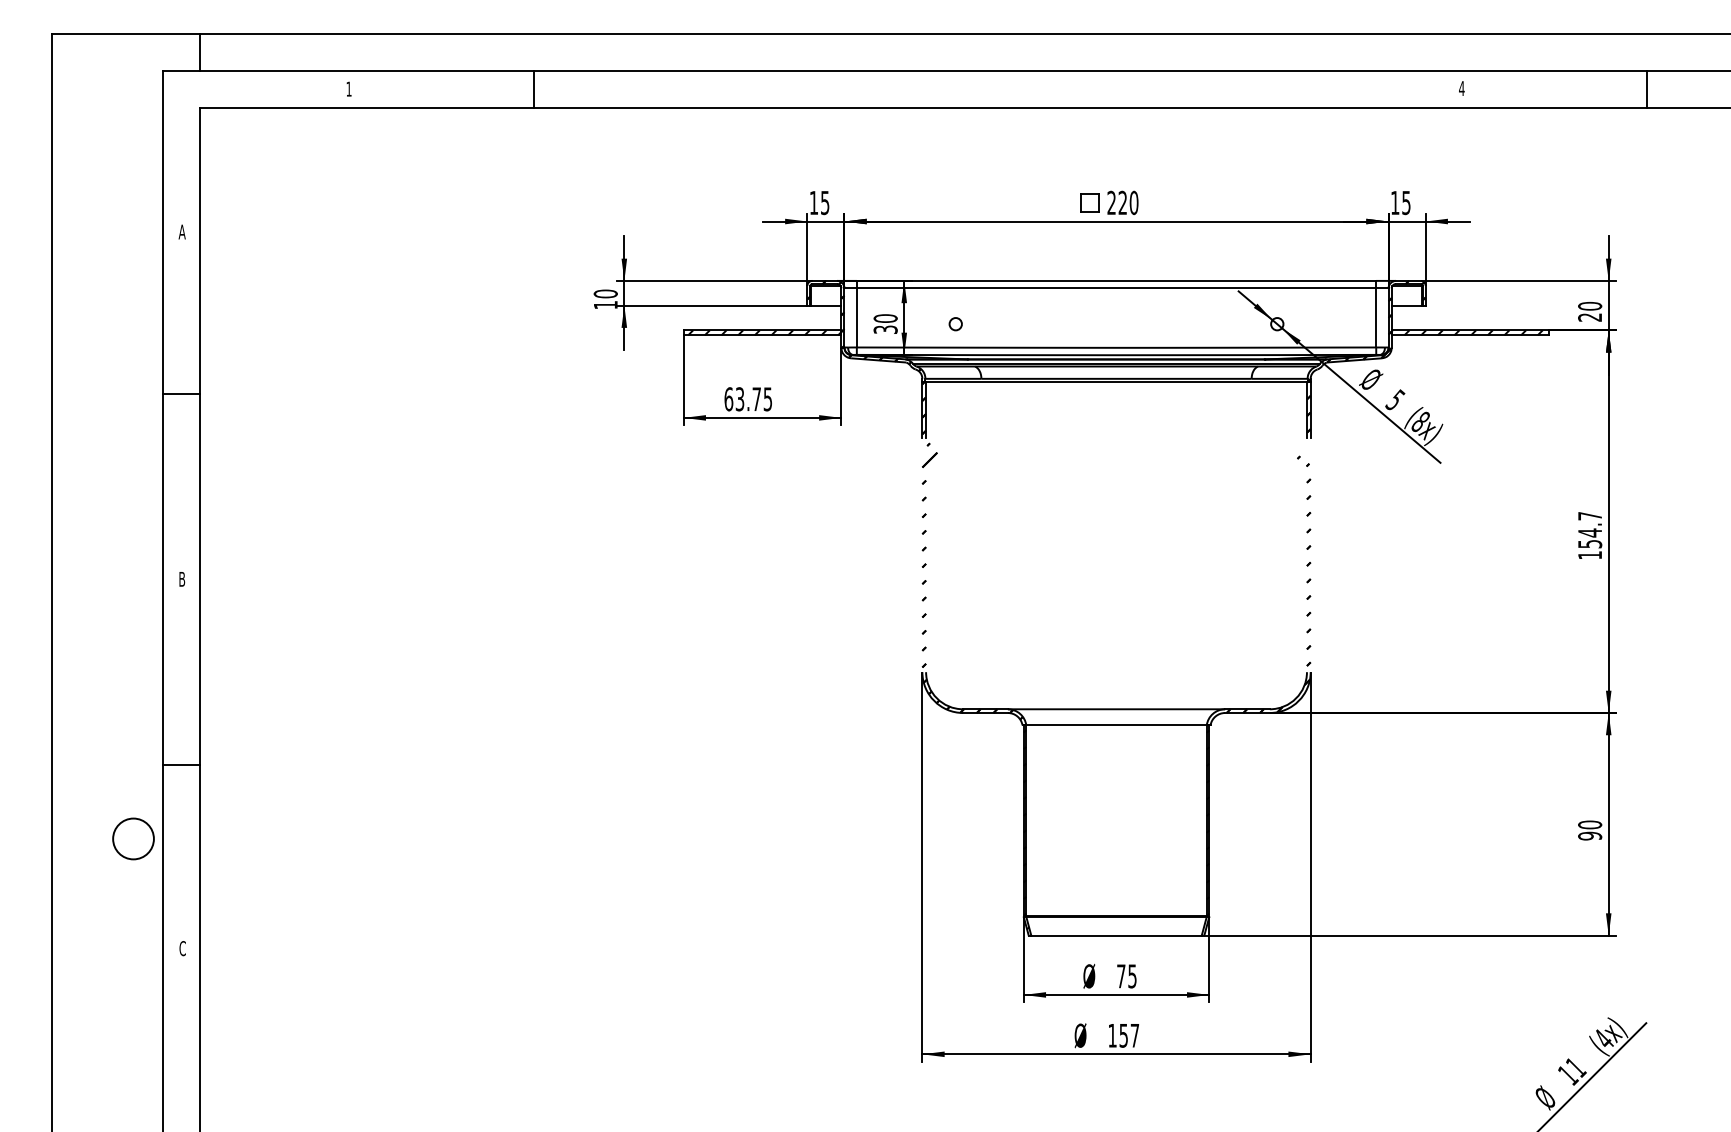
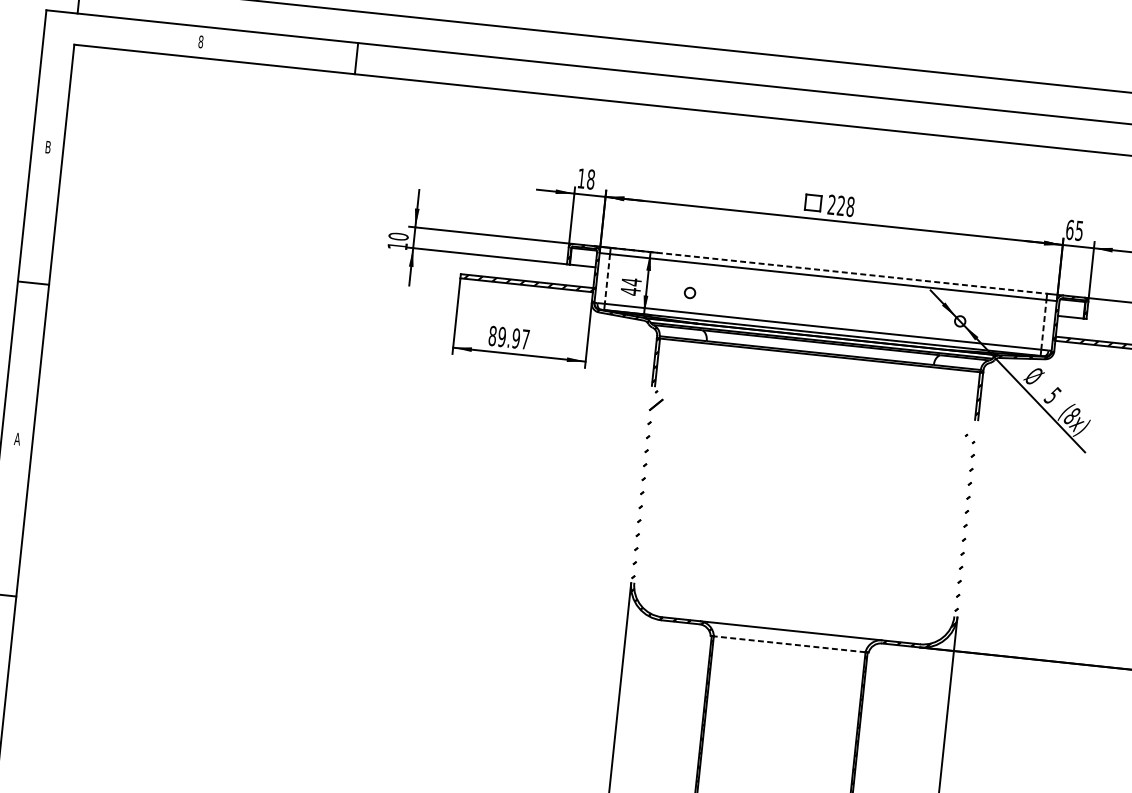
text: (348, 88) -> (200, 41), 1 -> 8
text: (824, 202) -> (590, 179), 15 -> 18
text: (1133, 202) -> (850, 206), 220 -> 228
text: (1395, 202) -> (1070, 229), 15 -> 65
text: (181, 231) -> (47, 146), A -> B
line: (1116, 280) -> (828, 270), solid -> dashed
line: (856, 317) -> (607, 278), solid -> dashed
line: (1376, 317) -> (1044, 324), solid -> dashed
text: (885, 324) -> (630, 287), 30 -> 44
text: (748, 399) -> (509, 337), 63.75 -> 89.97
text: (181, 579) -> (16, 439), B -> A
line: (1116, 725) -> (789, 644), solid -> dashed

